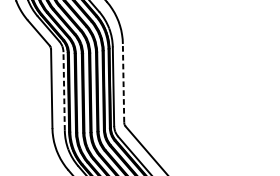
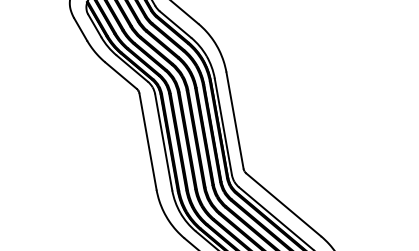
line: (123, 83) -> (235, 120), dashed -> solid
line: (63, 91) -> (163, 142), dashed -> solid

